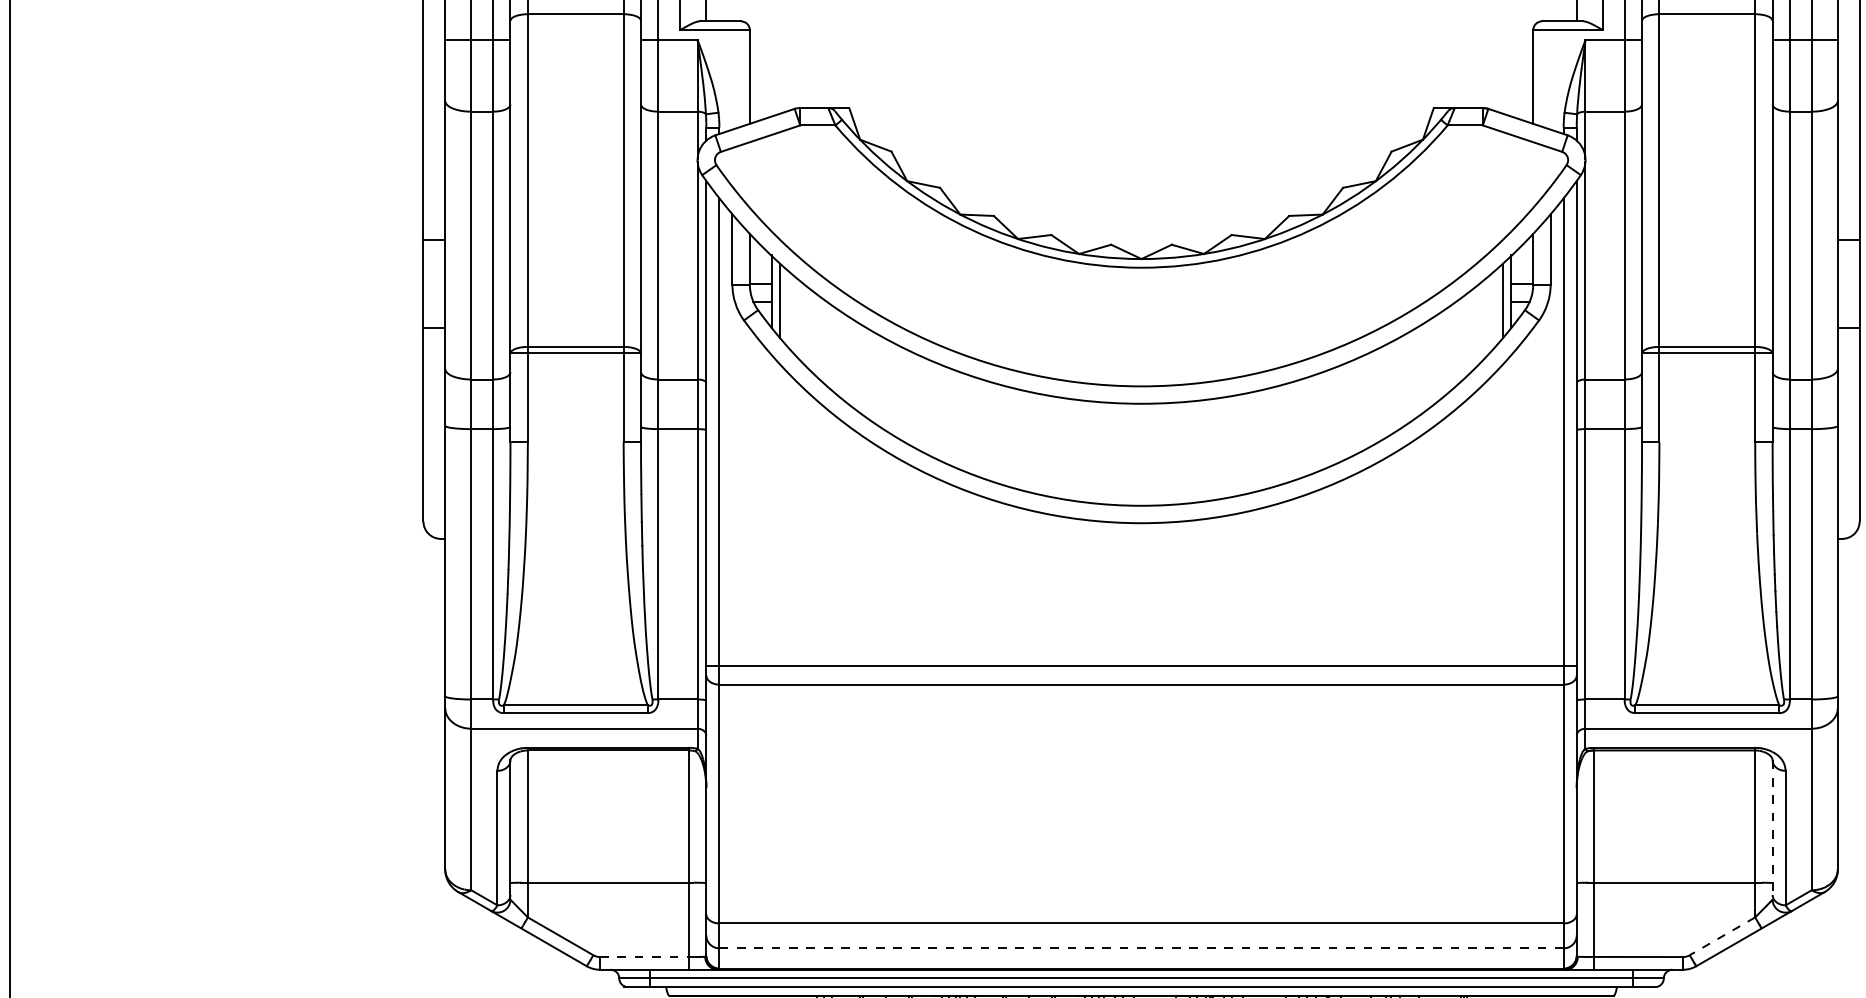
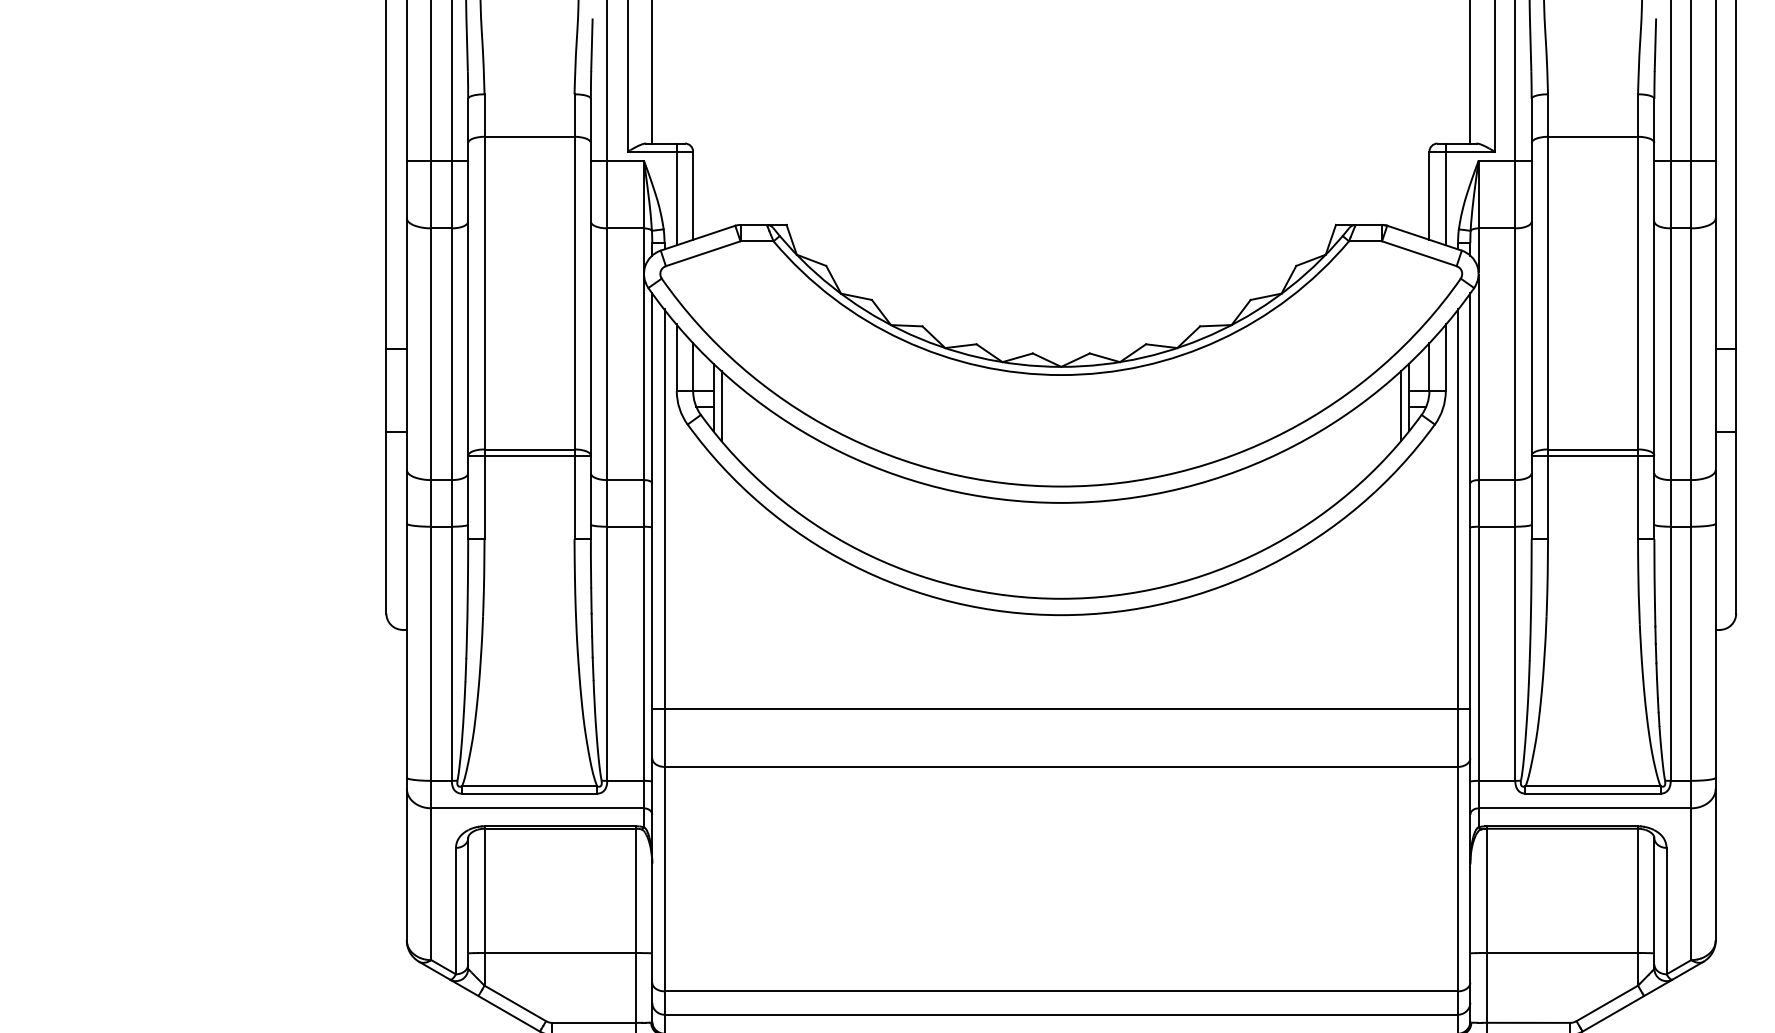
line: (732, 75) -> (676, 194), added
line: (1550, 75) -> (1445, 194), added
line: (1141, 666) -> (1061, 709), moved
line: (1772, 831) -> (1654, 904), dashed -> solid
line: (1722, 936) -> (1607, 1003), dashed -> solid
line: (1141, 948) -> (1061, 1014), dashed -> solid
line: (644, 956) -> (594, 1022), dashed -> solid

